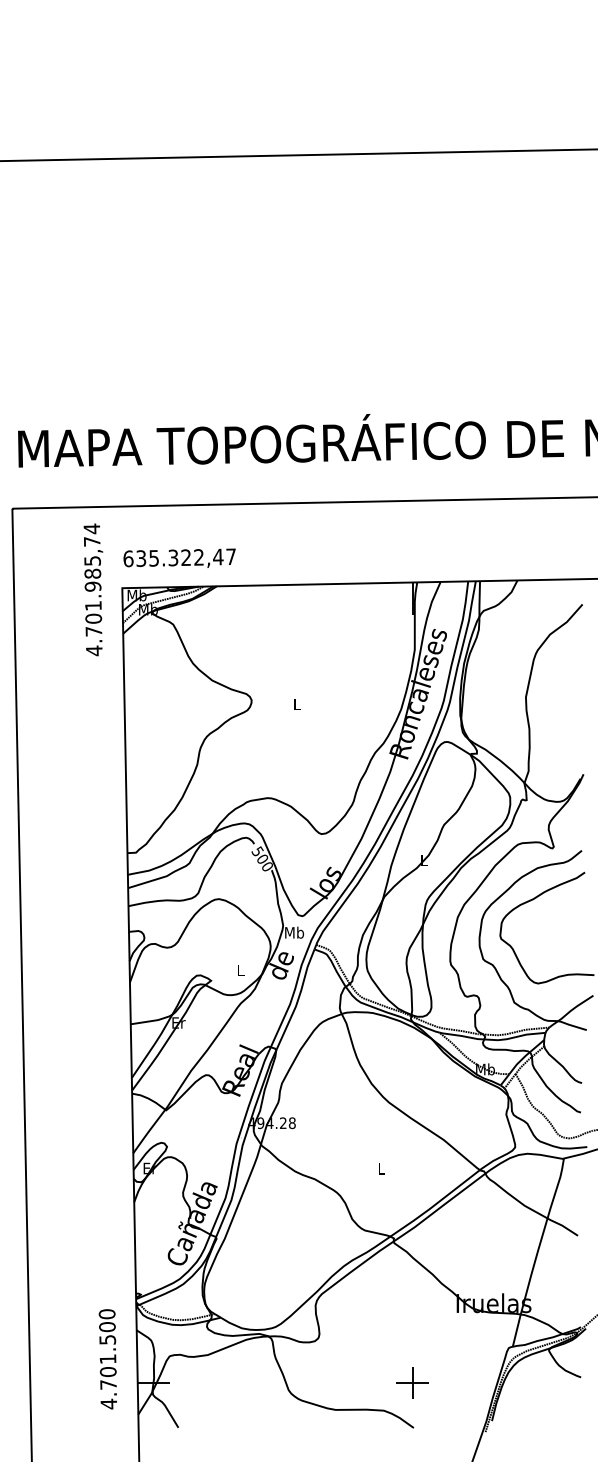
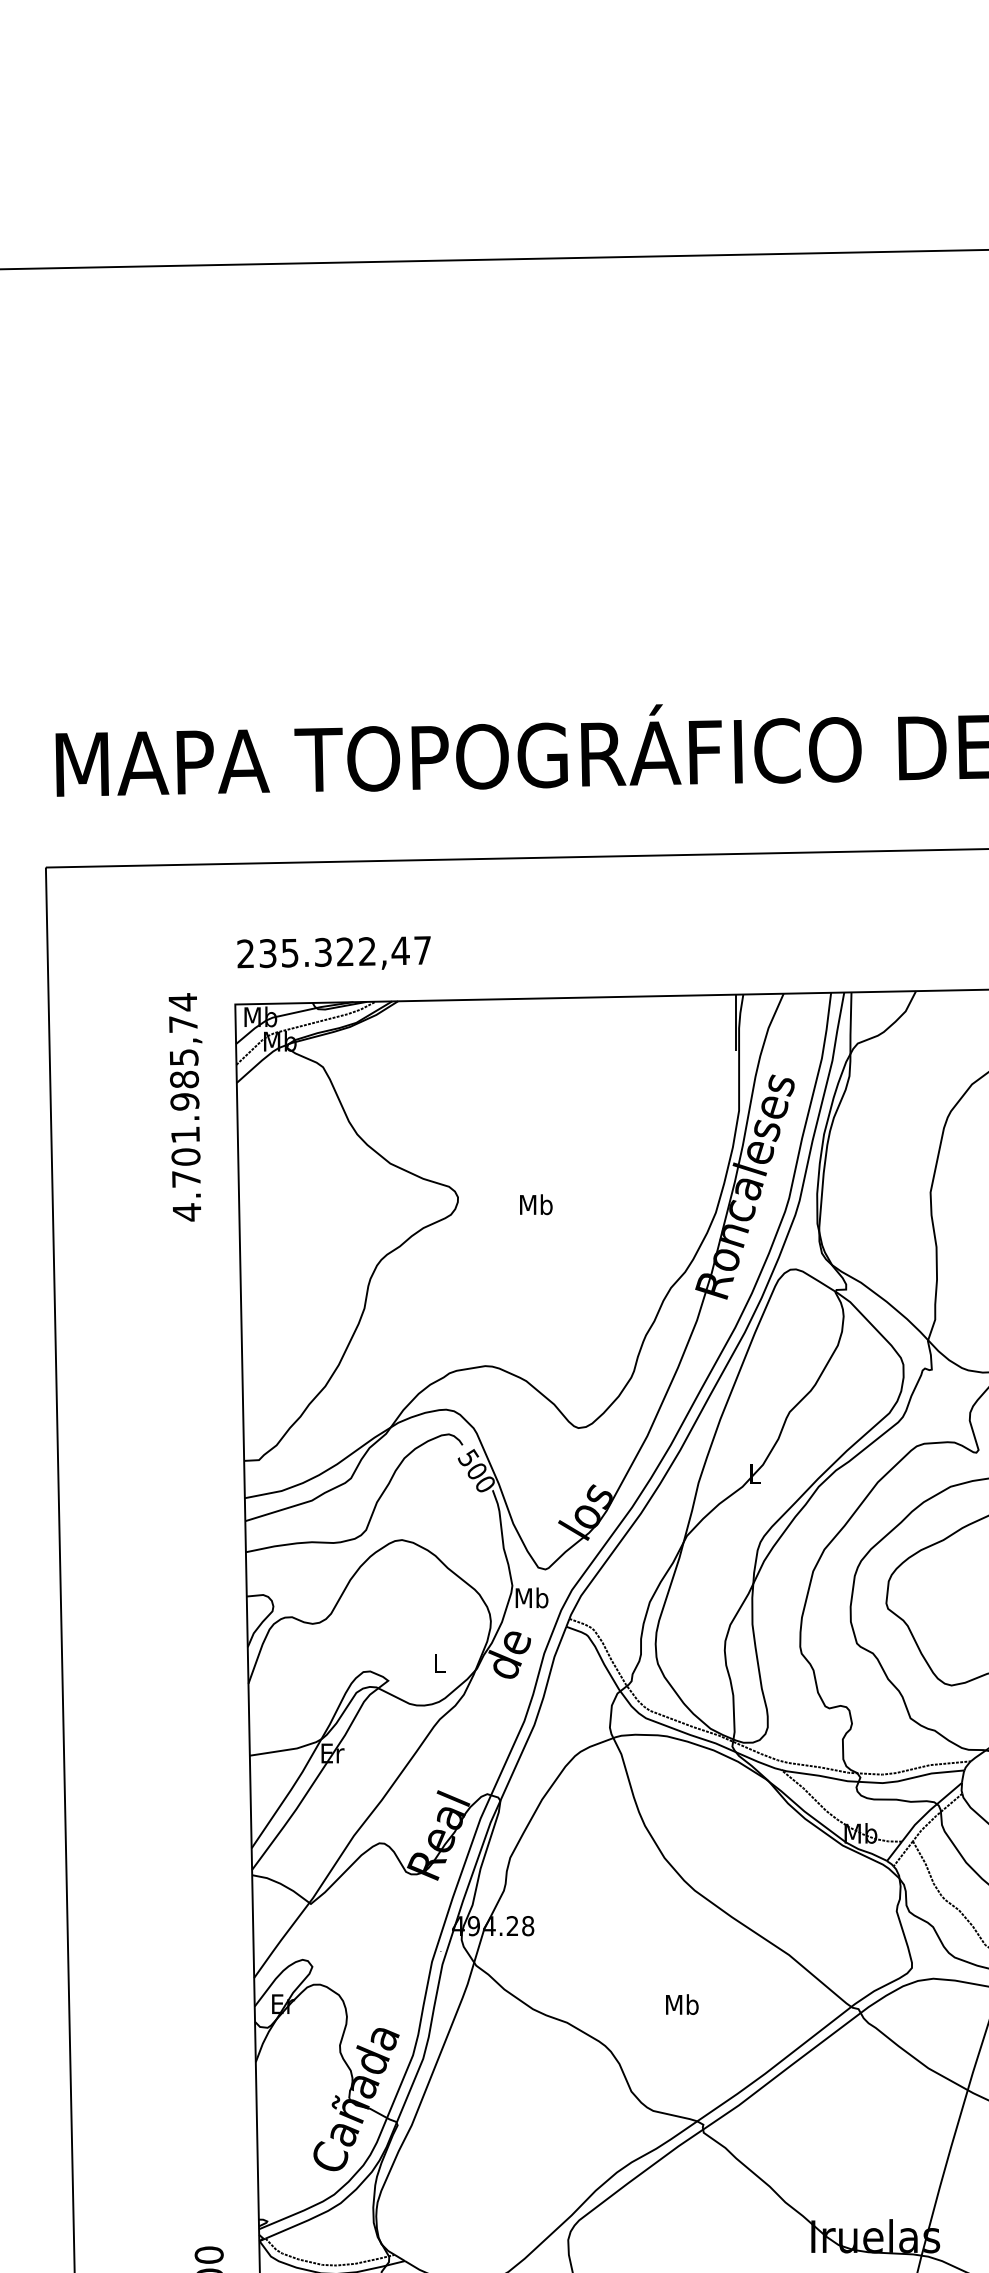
text: (128, 558) -> (245, 953), 635.322,47 -> 235.322,47
text: (93, 589) -> (185, 1106), moved
text: (296, 704) -> (535, 1204), L -> Mb
text: (381, 1168) -> (681, 2004), L -> Mb

